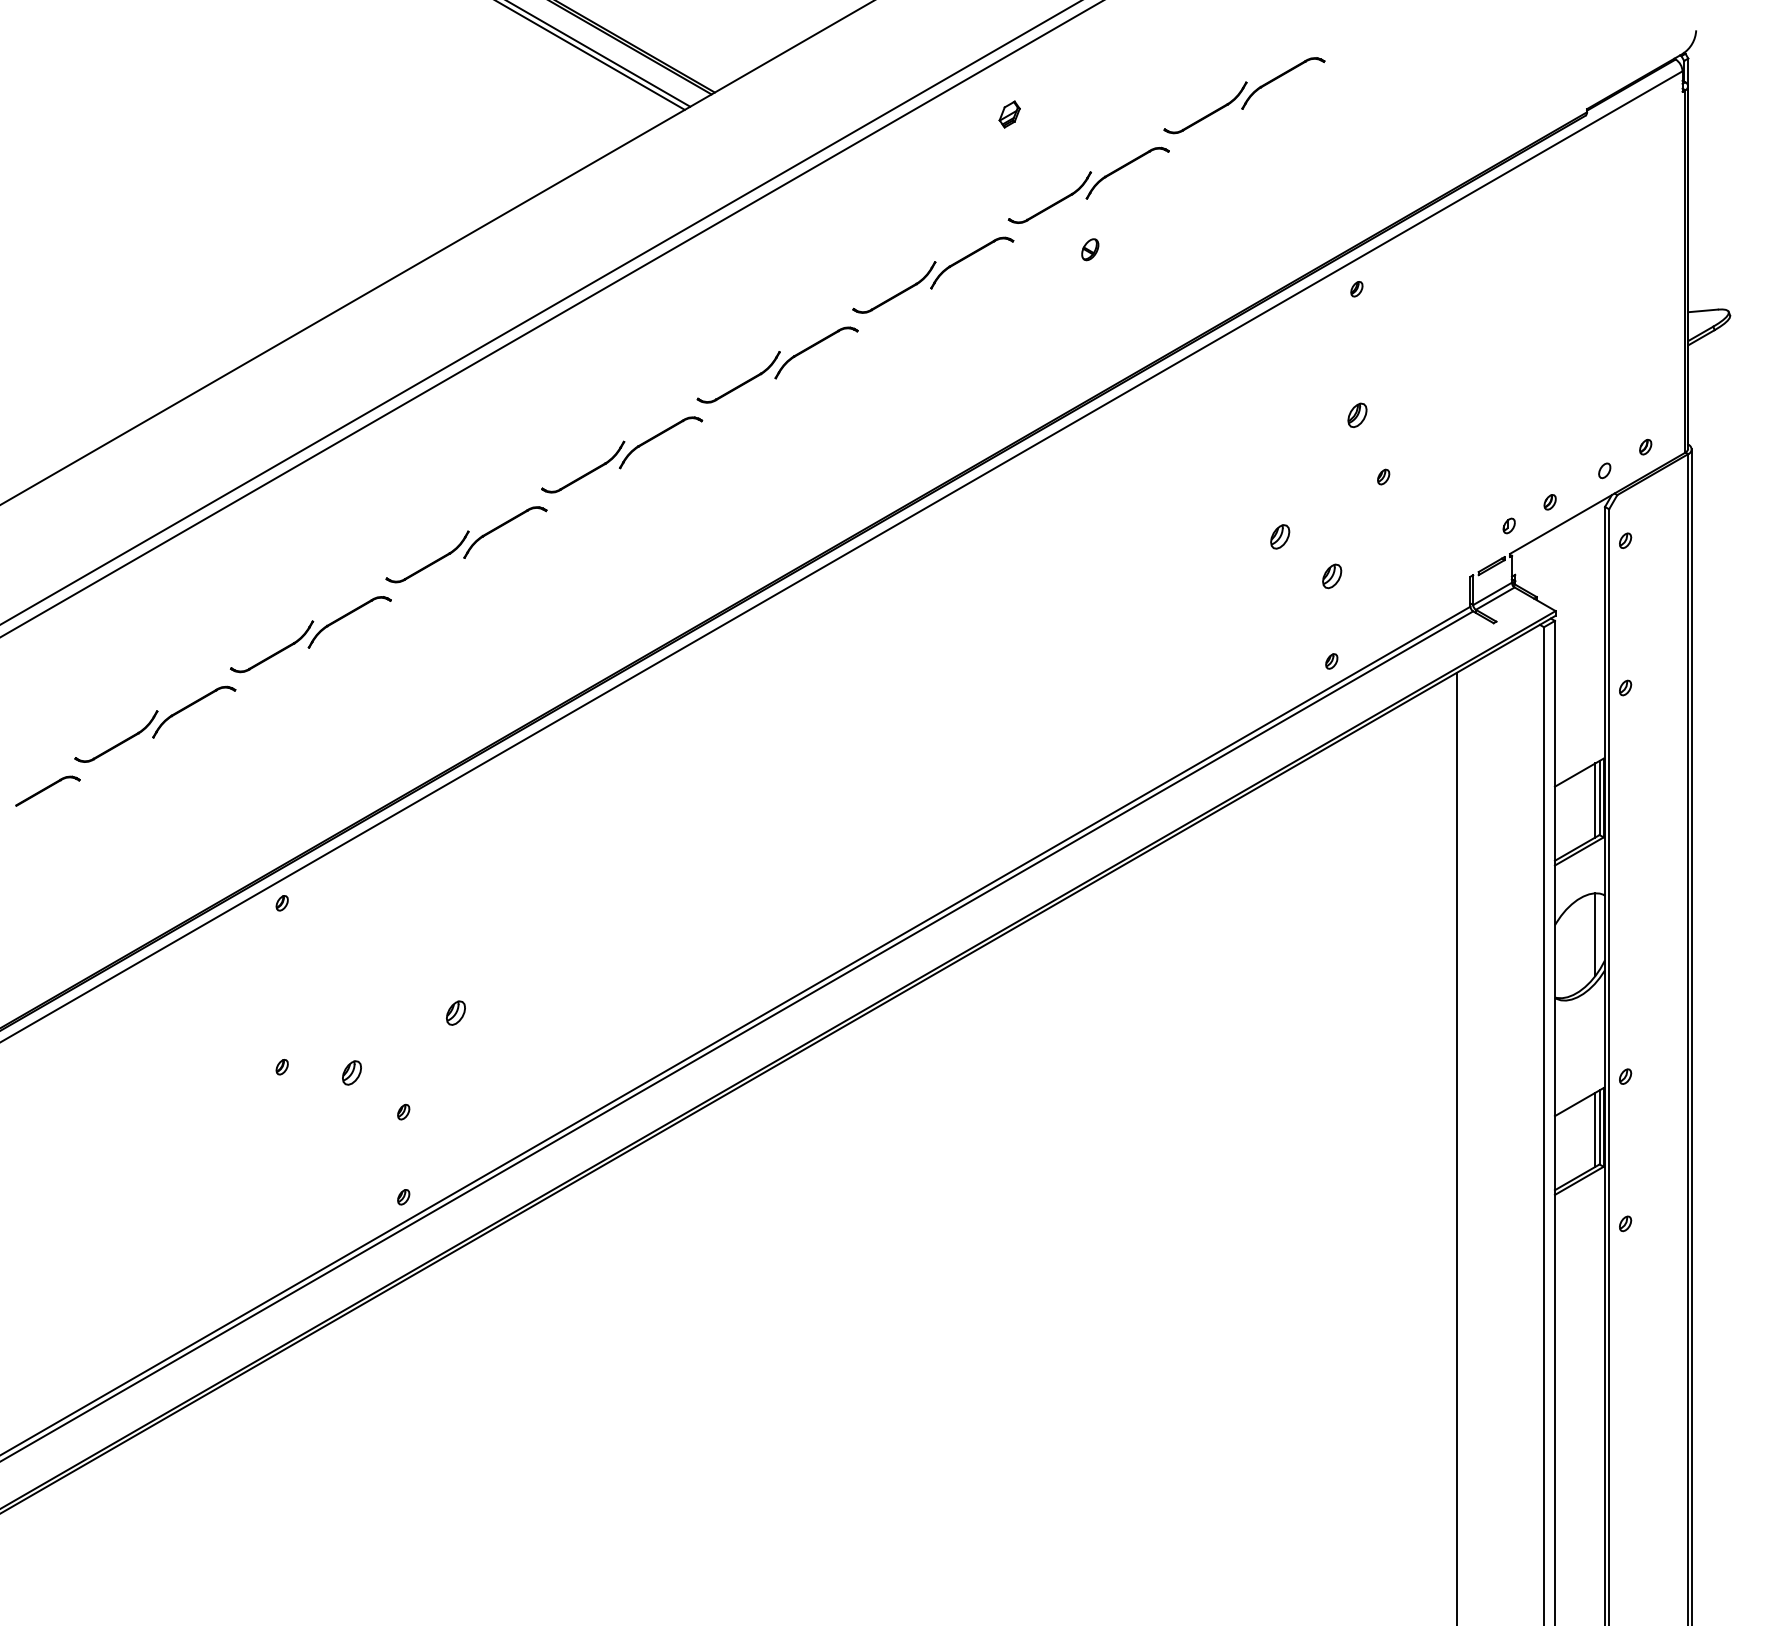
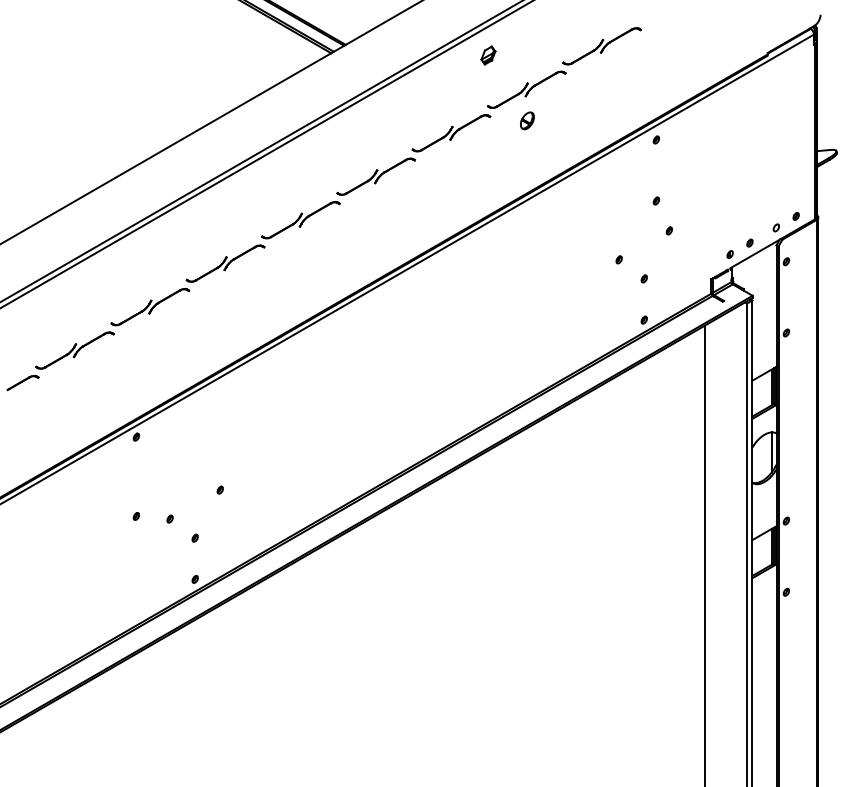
part: (1009, 114) -> (488, 55), size x1.43
part: (1090, 248) -> (527, 120), size x1.67
part: (1354, 414) -> (655, 200), size x0.62
part: (1278, 536) -> (618, 259), size x0.62
part: (1330, 575) -> (643, 278), size x0.62
part: (453, 1011) -> (219, 489), size x0.62
part: (350, 1071) -> (169, 518), size x0.62

